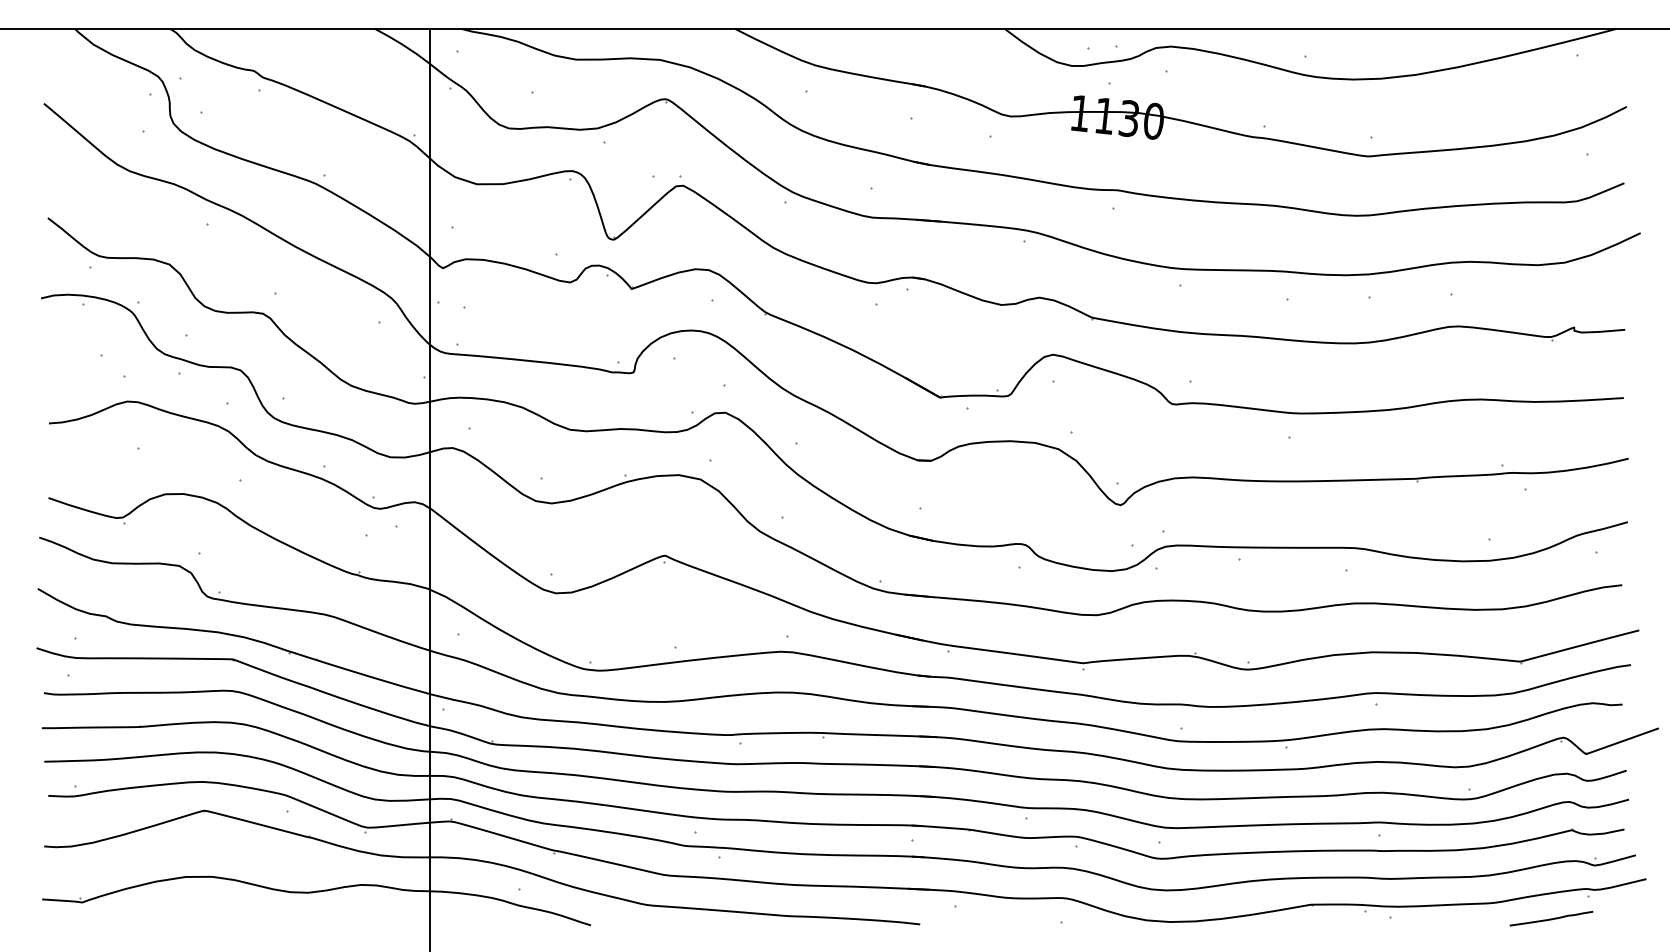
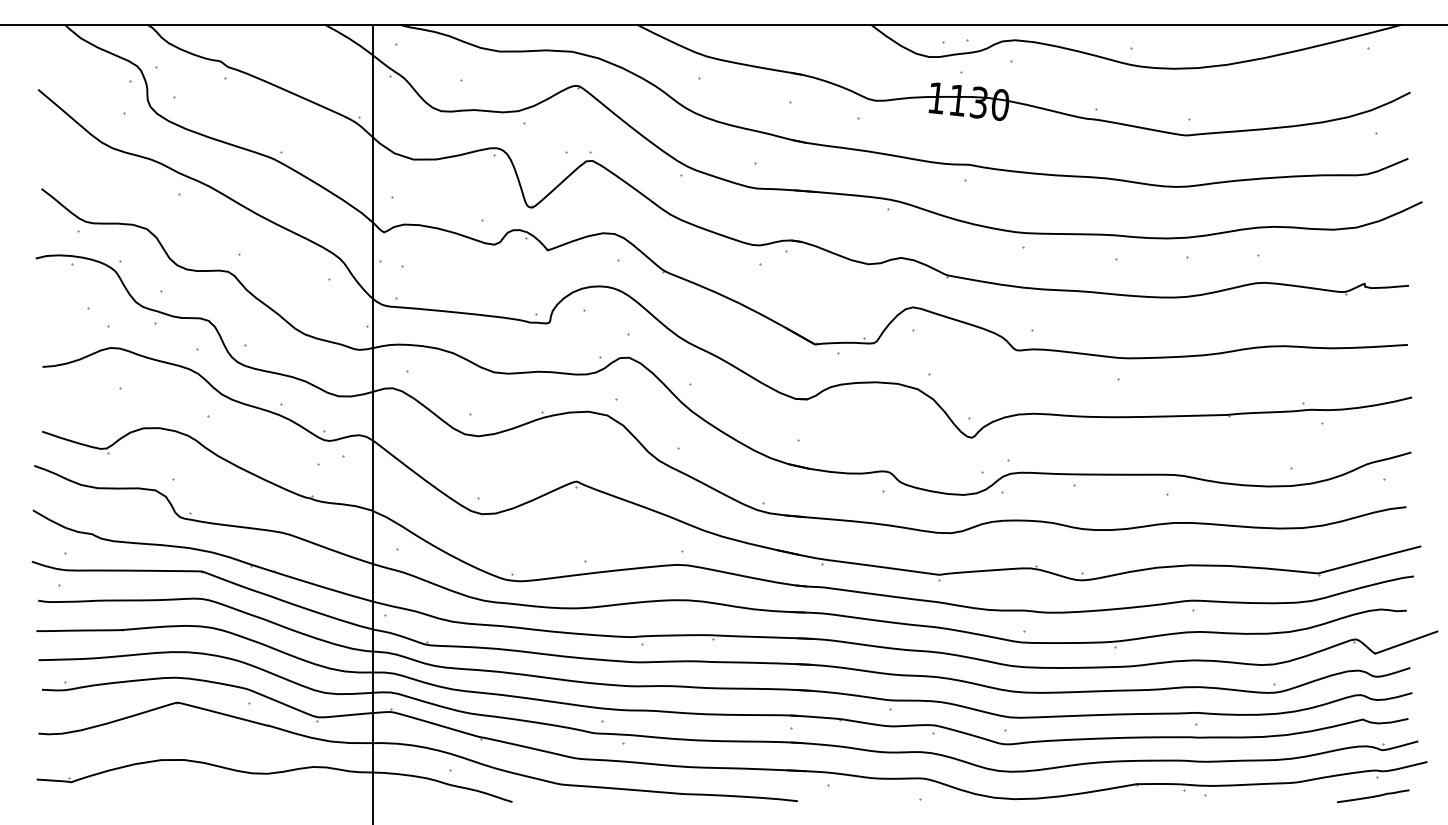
line: (1551, 918) -> (1373, 796), moved

